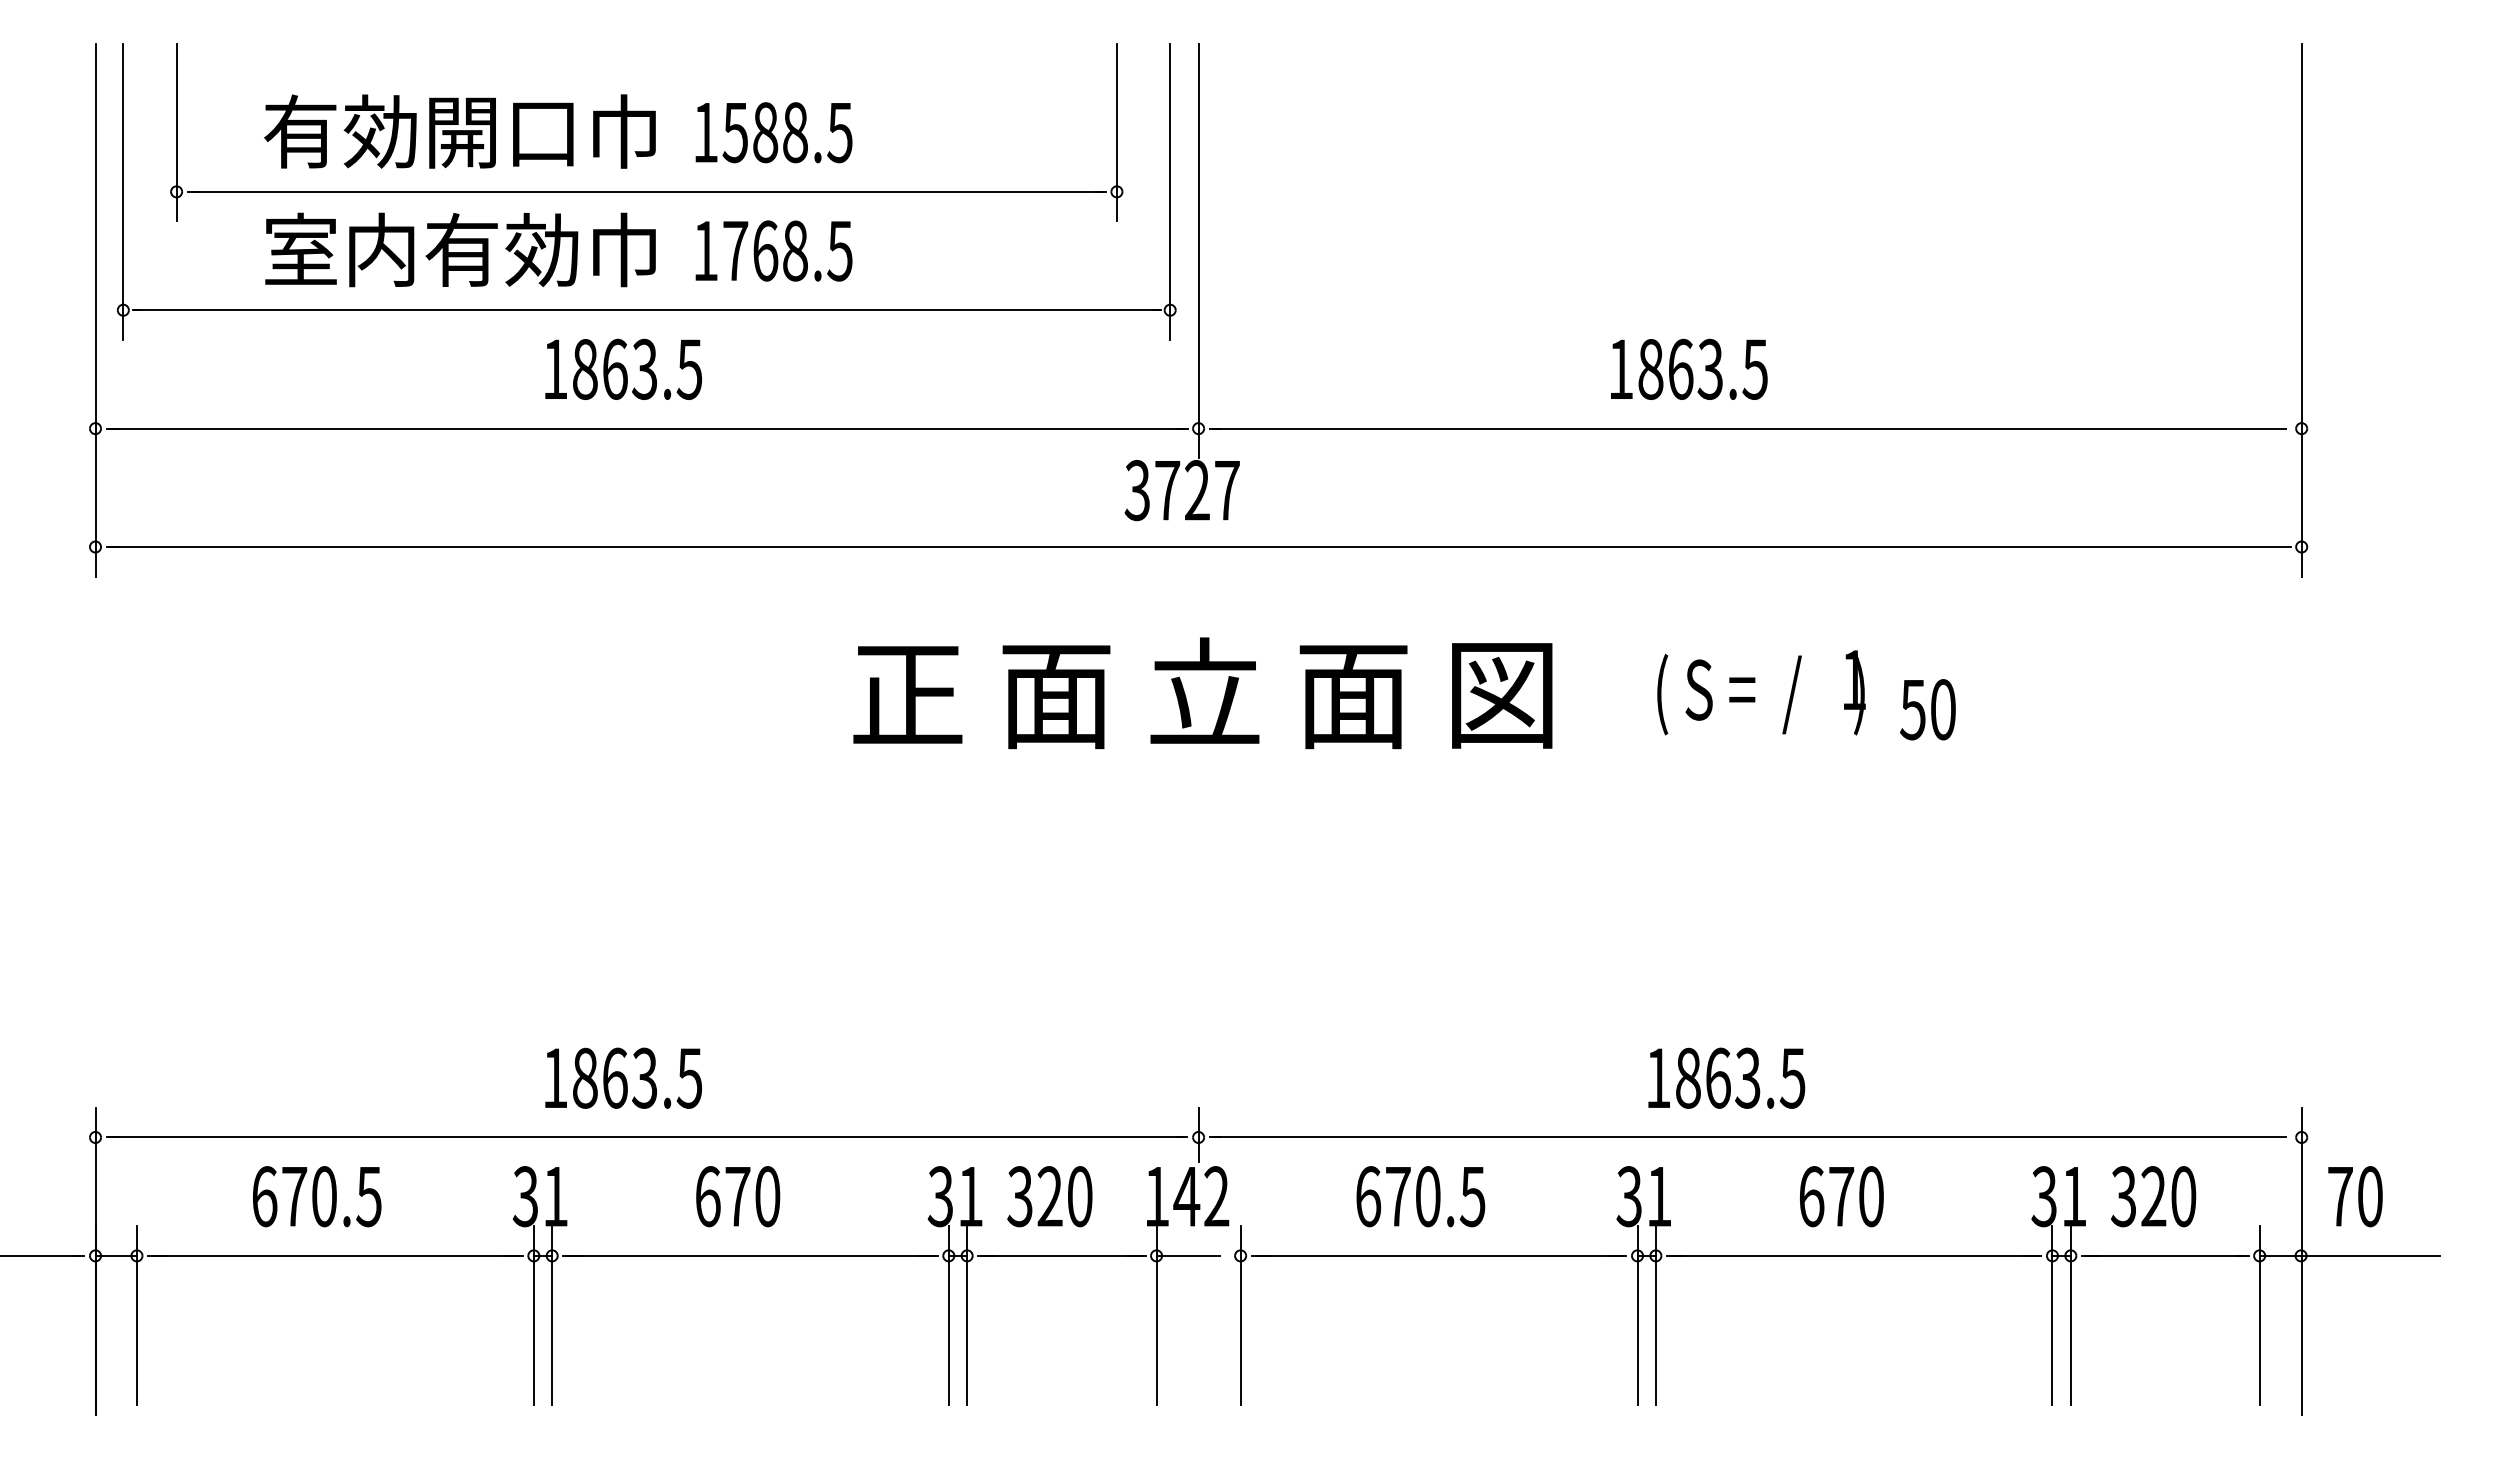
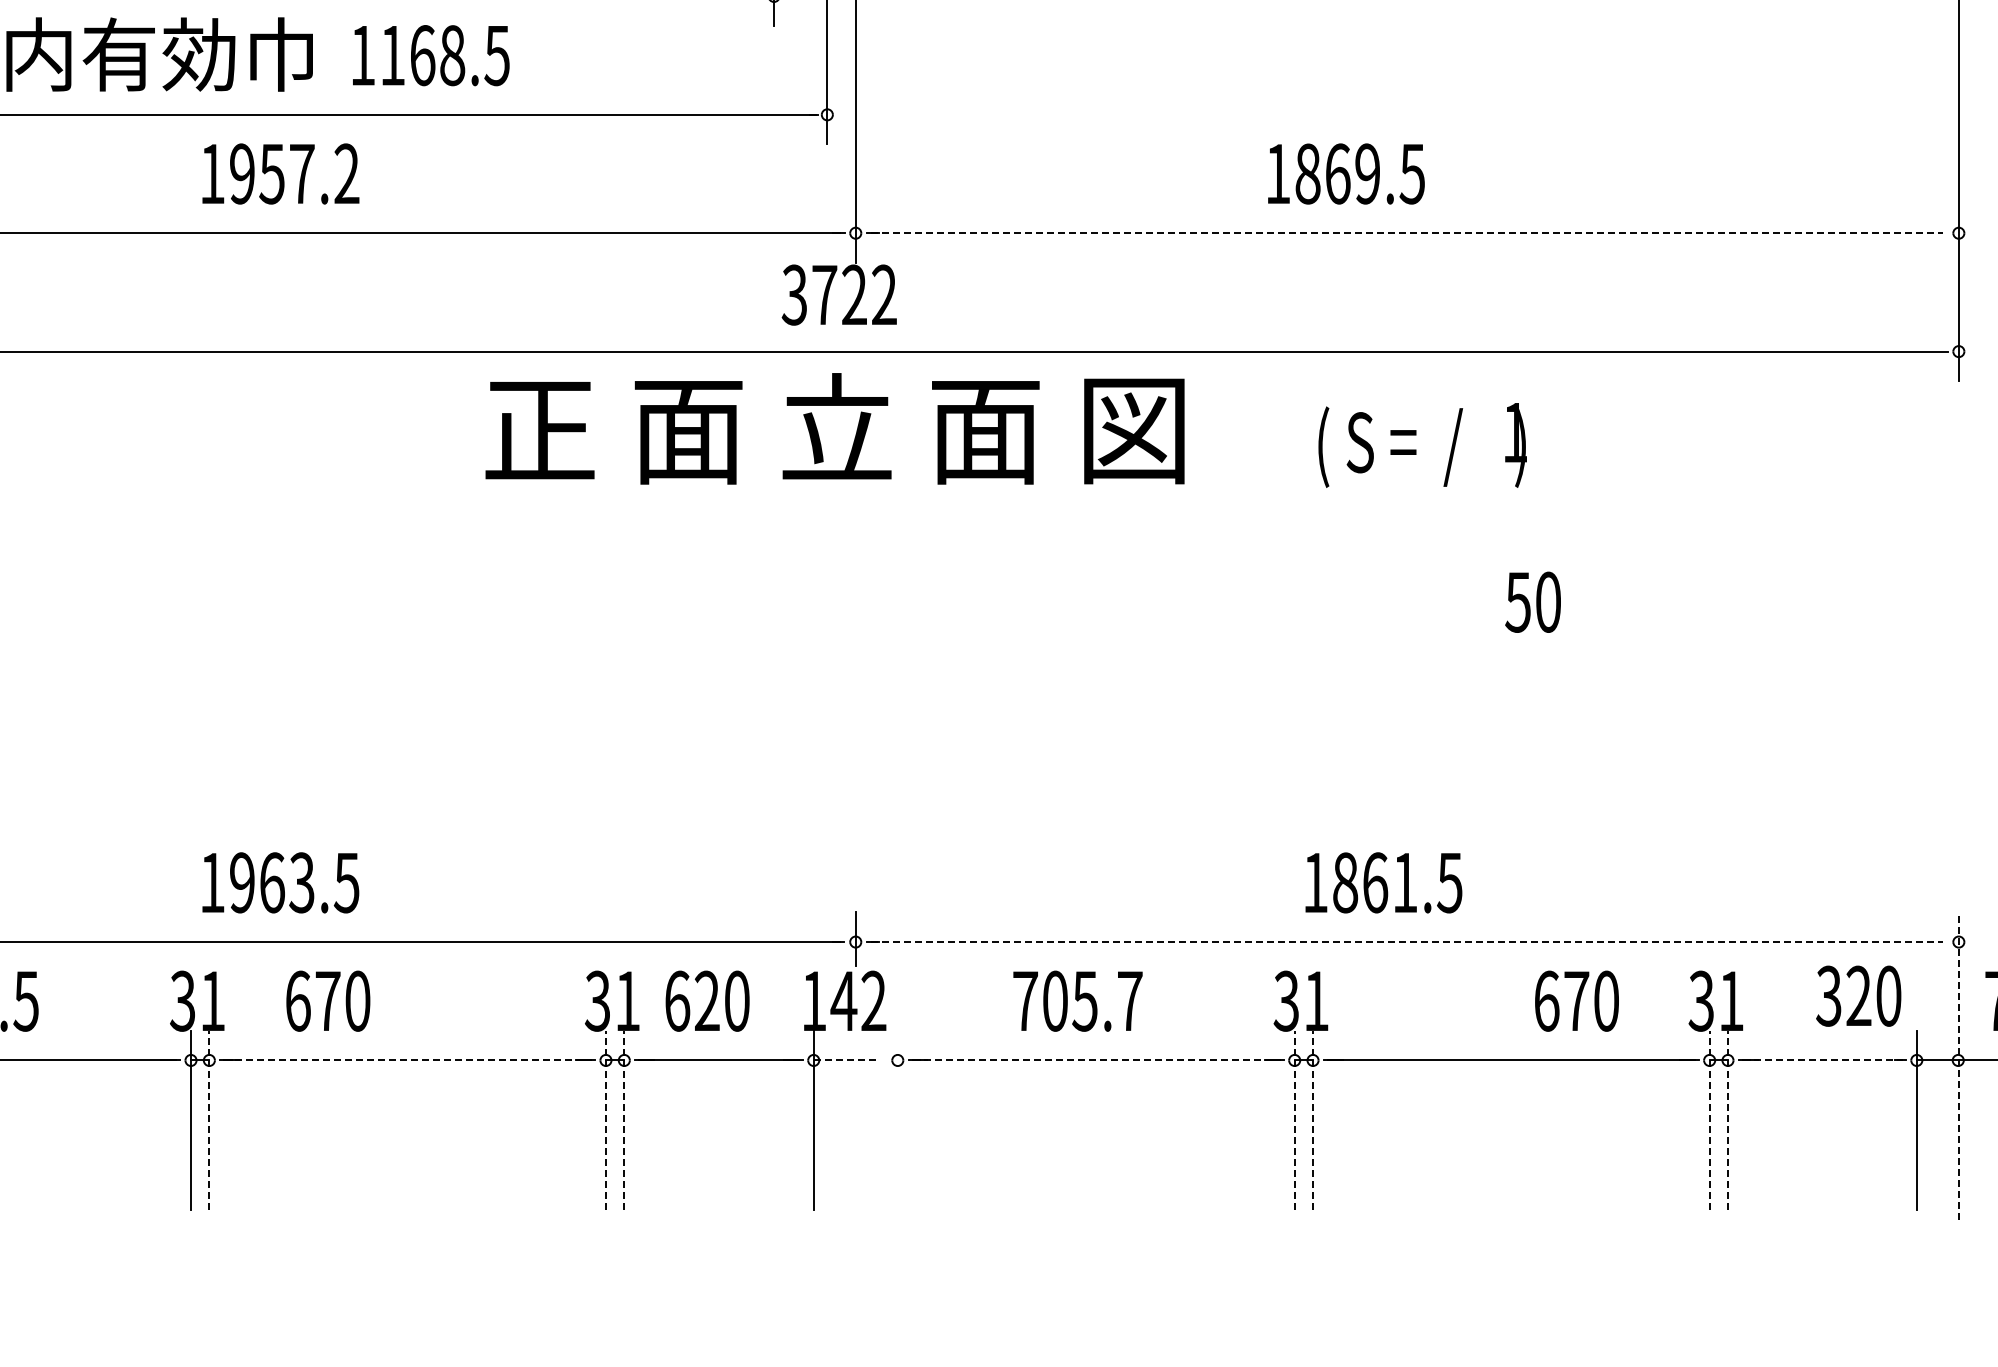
text: (735, 250) -> (392, 55), 1768.5 -> 1168.5
text: (637, 368) -> (294, 173), 1863.5 -> 1957.2
text: (1709, 369) -> (1366, 174), 1863.5 -> 1869.5
line: (1750, 428) -> (1407, 233), solid -> dashed
text: (1226, 490) -> (883, 295), 3727 -> 3722
text: (1761, 692) -> (1422, 445), moved
text: (1202, 693) -> (834, 429), moved
text: (1927, 709) -> (1532, 602), moved
text: (584, 1077) -> (241, 882), 1863.5 -> 1963.5
text: (1747, 1077) -> (1404, 882), 1863.5 -> 1861.5
line: (1750, 1137) -> (1407, 942), solid -> dashed
text: (738, 1196) -> (328, 1001), moved
text: (1019, 1196) -> (676, 1001), 320 -> 620
text: (1420, 1196) -> (1077, 1001), 670.5 -> 705.7
text: (1841, 1196) -> (1576, 1001), moved
text: (2153, 1196) -> (1858, 996), moved
line: (750, 1255) -> (407, 1060), solid -> dashed
line: (1188, 1255) -> (845, 1060), solid -> dashed
line: (1439, 1255) -> (1096, 1060), solid -> dashed
line: (2165, 1255) -> (1822, 1060), solid -> dashed
line: (2301, 1261) -> (1958, 1066), solid -> dashed
line: (552, 1315) -> (209, 1120), solid -> dashed
line: (948, 1315) -> (605, 1120), solid -> dashed
line: (967, 1315) -> (624, 1120), solid -> dashed
line: (1240, 1315) -> (897, 1120), removed
line: (1637, 1315) -> (1294, 1120), solid -> dashed
line: (1655, 1315) -> (1312, 1120), solid -> dashed
line: (2052, 1315) -> (1709, 1120), solid -> dashed
line: (2070, 1315) -> (1727, 1120), solid -> dashed

